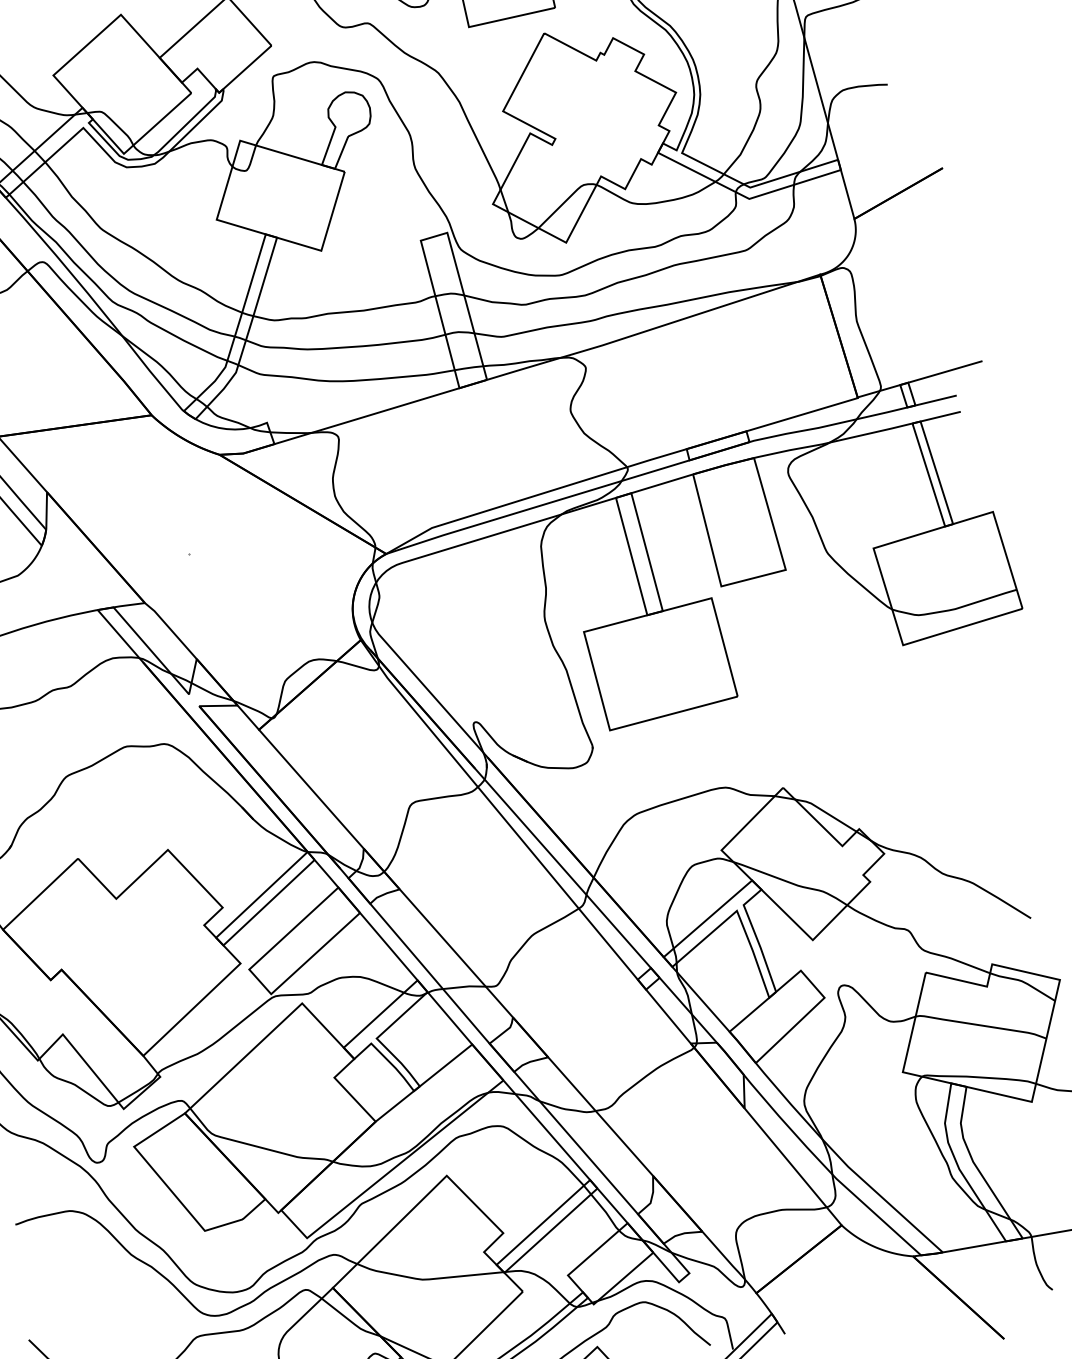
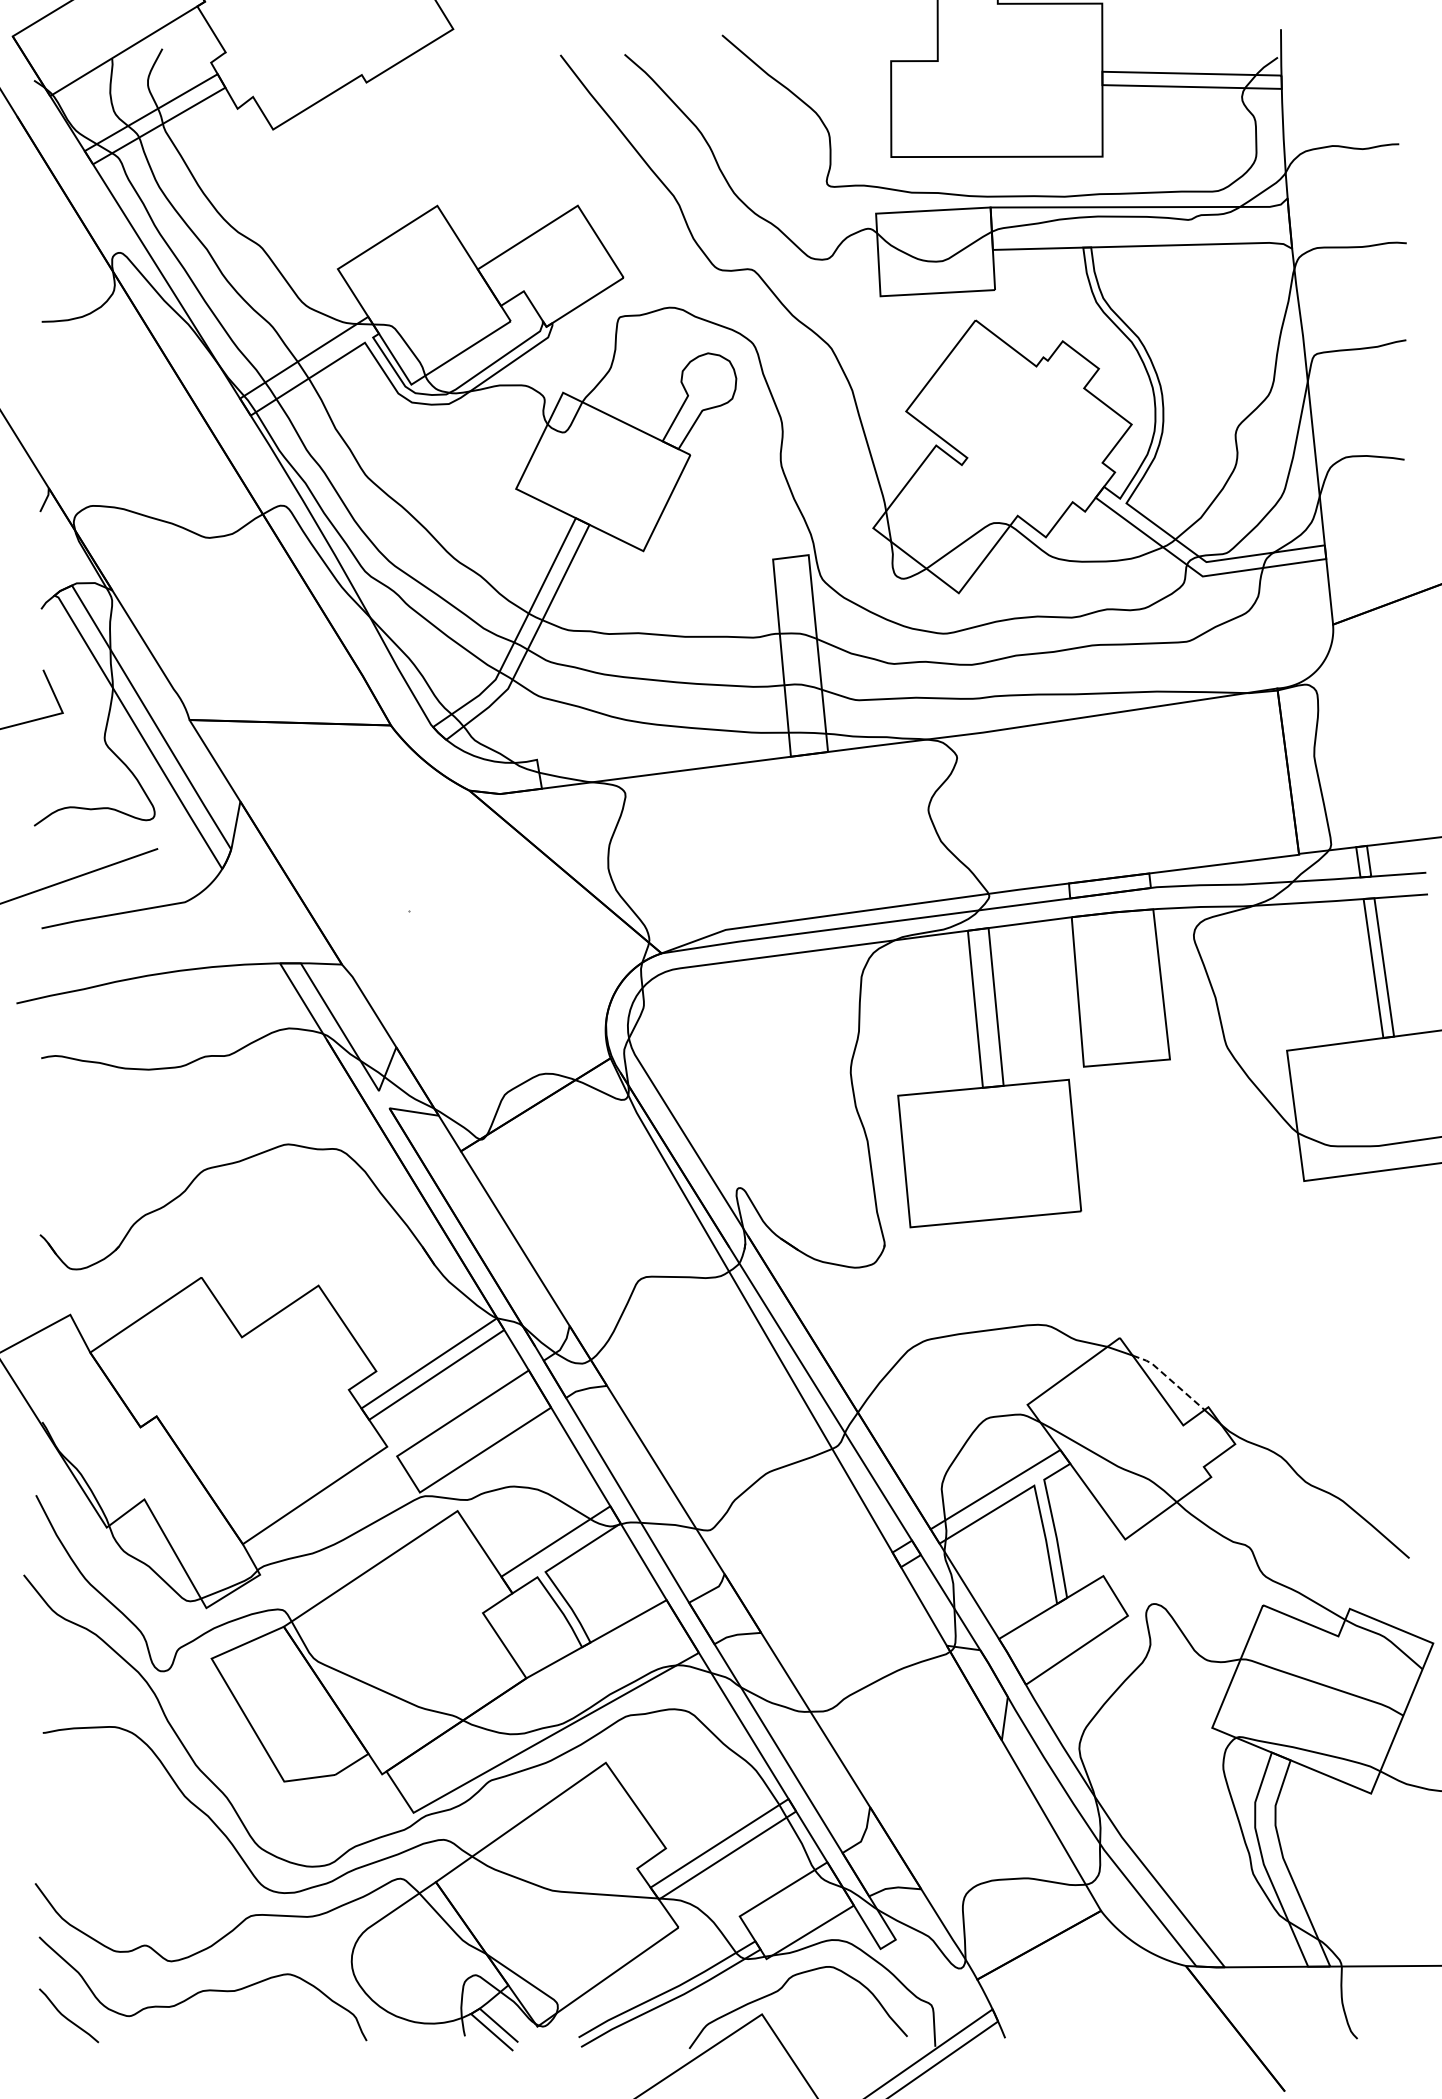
line: (826, 813) -> (1169, 1379), solid -> dashed

